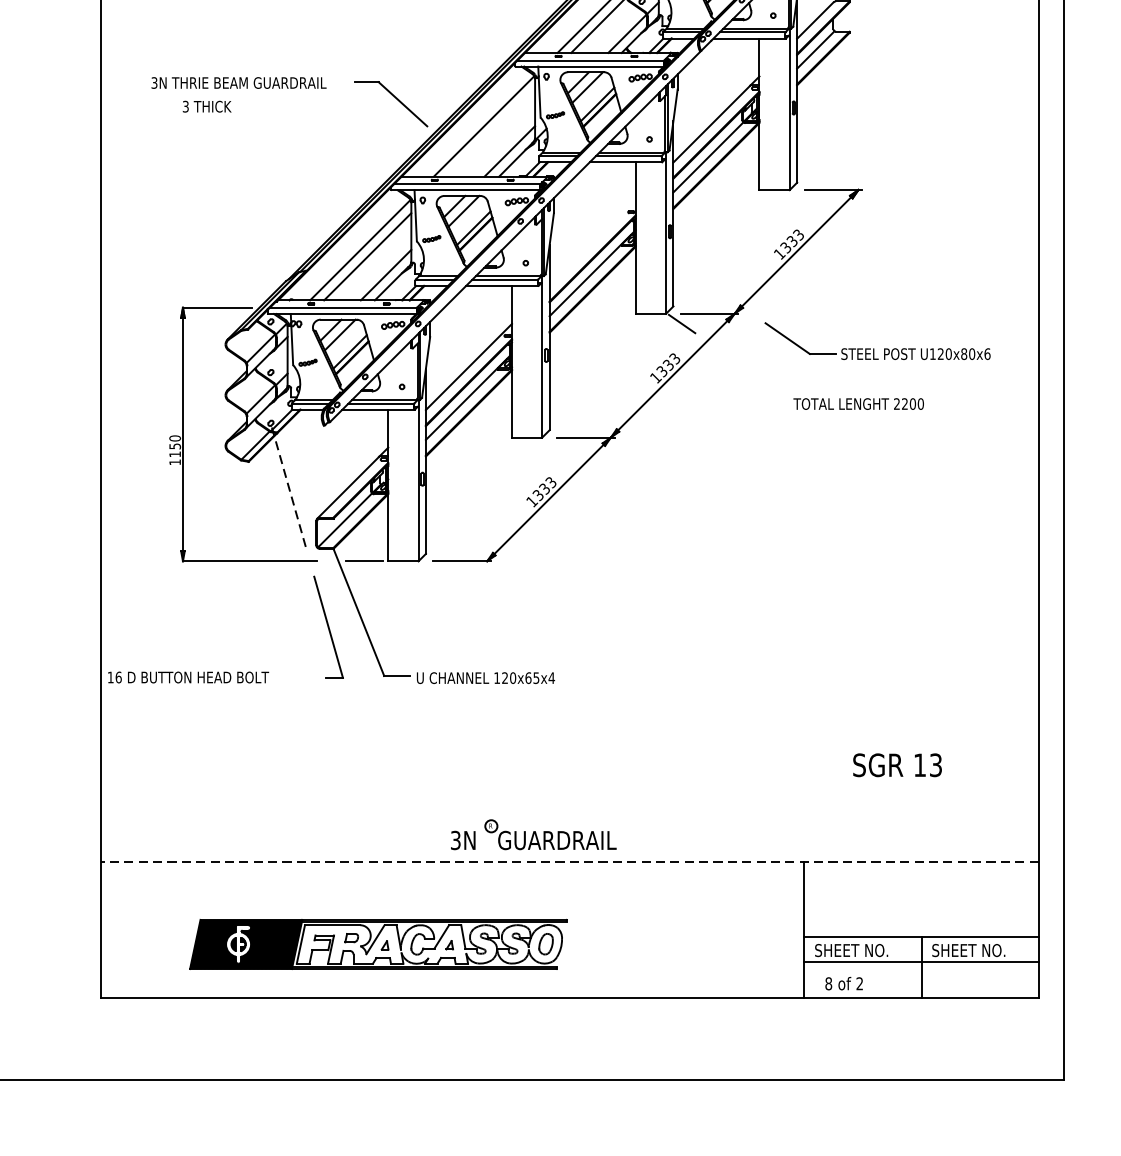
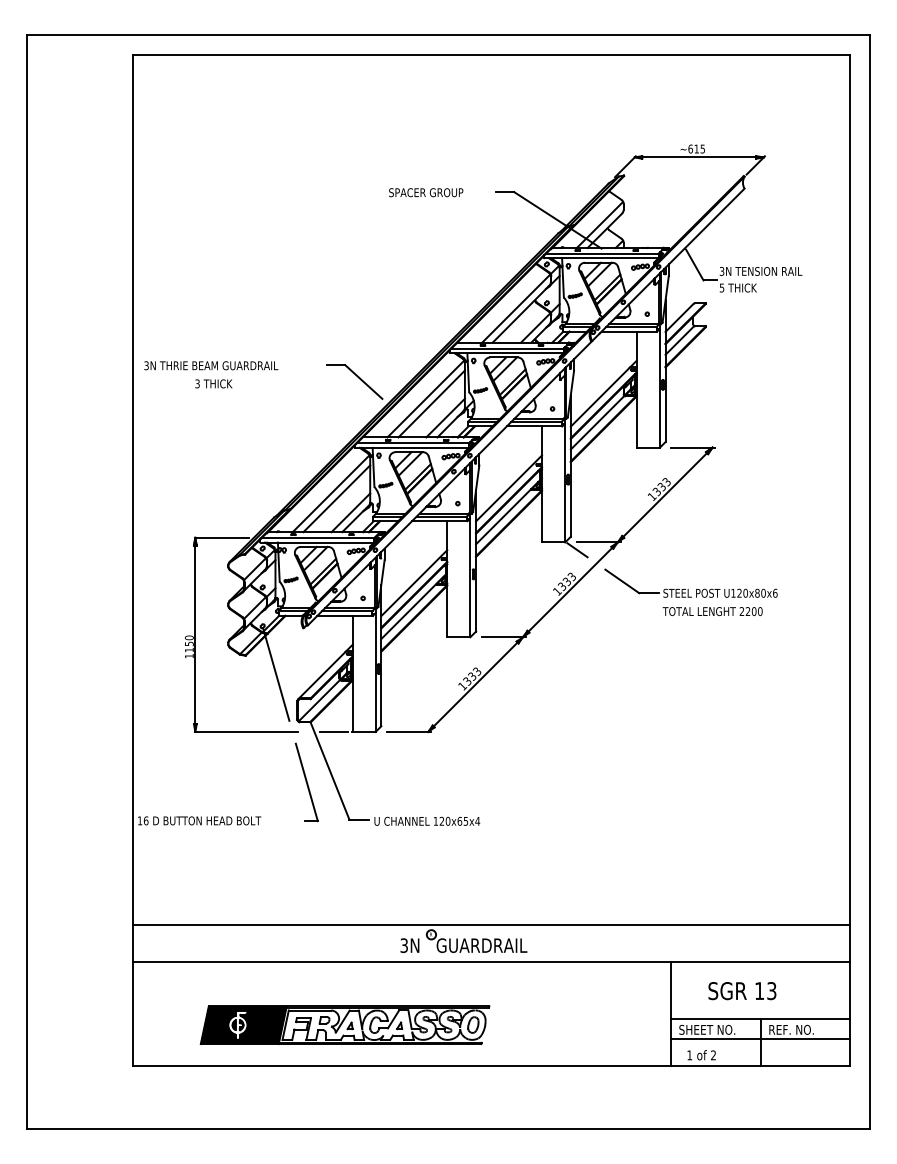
text: (239, 82) -> (211, 365), moved
line: (491, 132) -> (431, 403), added
line: (591, 243) -> (508, 488), added
part: (874, 349) -> (688, 589), moved
line: (288, 486) -> (276, 674), dashed -> solid
text: (897, 765) -> (742, 991), moved
line: (569, 814) -> (491, 925), added
line: (569, 862) -> (491, 962), dashed -> solid
text: (968, 950) -> (796, 1029), SHEET NO. -> REF. NO.
text: (828, 983) -> (689, 1055), 8 -> 1

